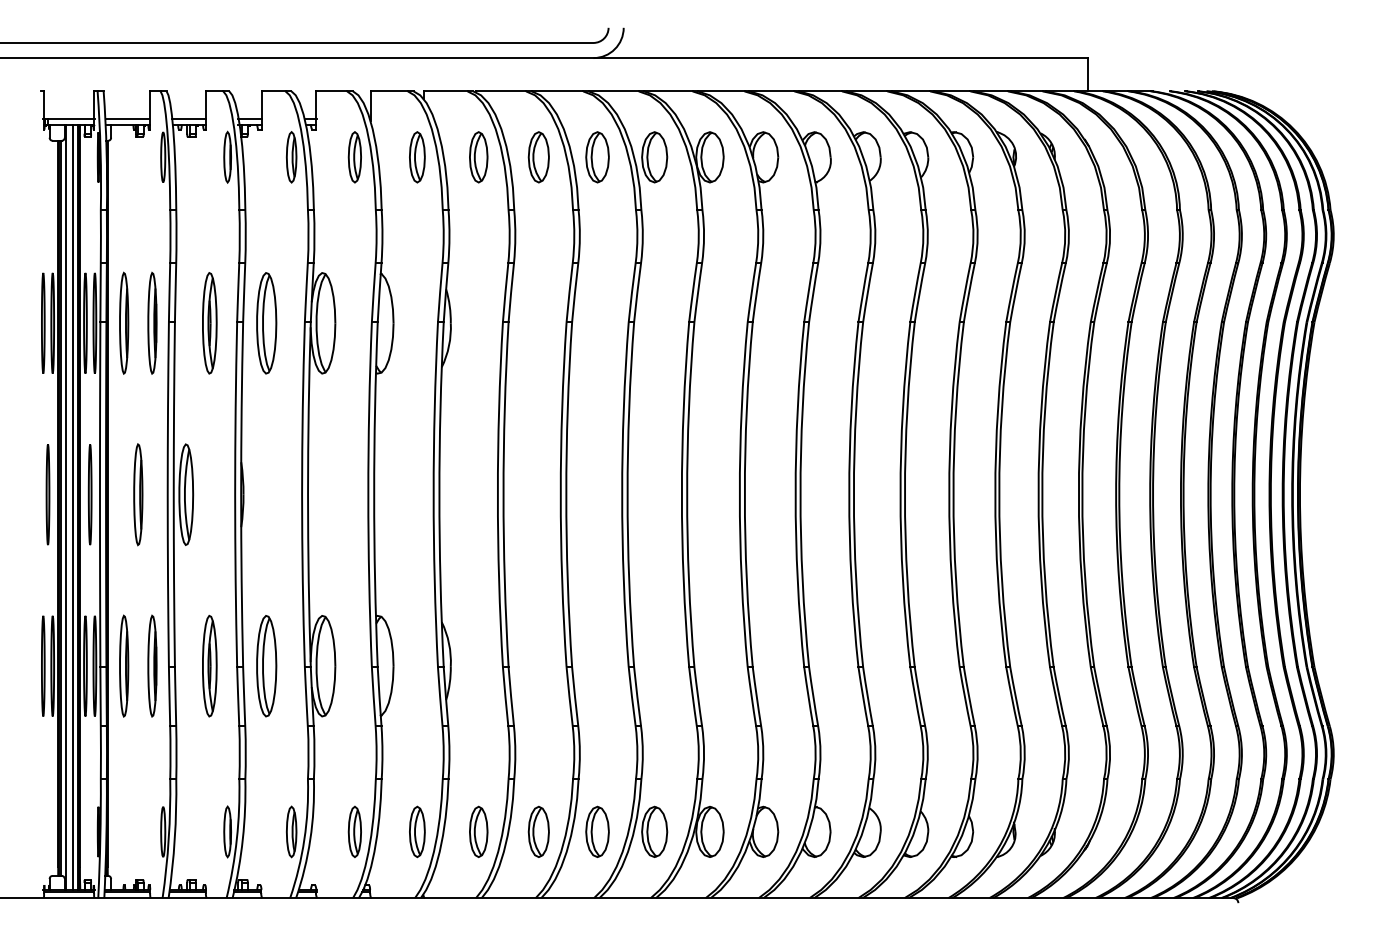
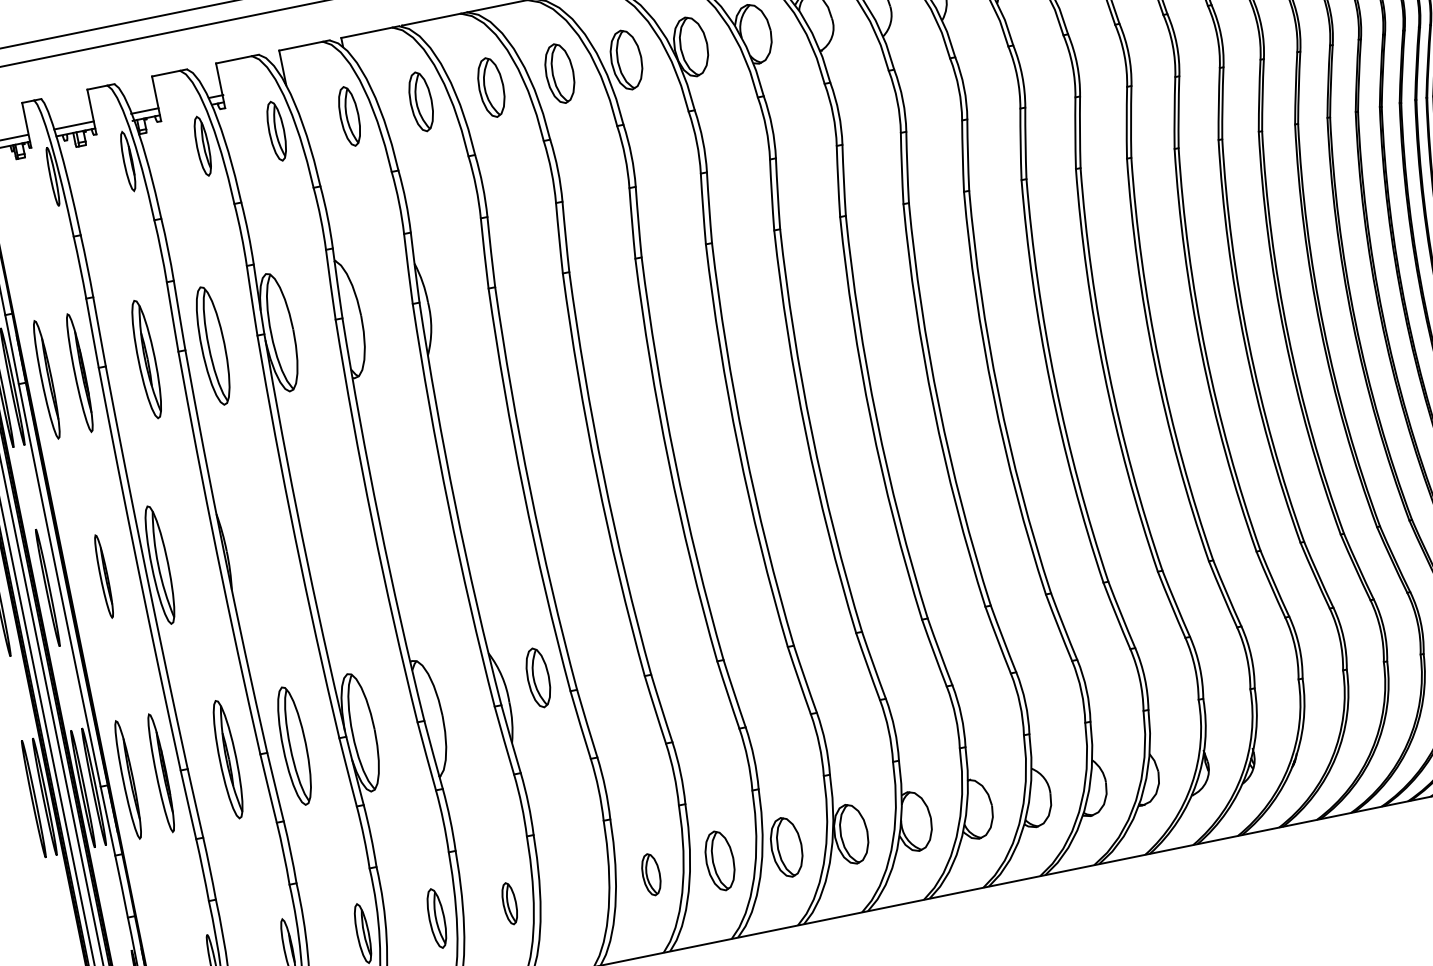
part: (138, 494) -> (104, 576), size x0.7
part: (417, 831) -> (509, 903), size x0.7
part: (478, 831) -> (538, 677), moved
part: (538, 831) -> (650, 874), size x0.7

